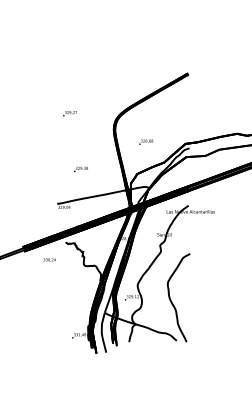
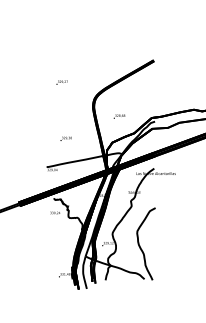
text: (69, 113) -> (61, 82), moved
text: (49, 259) -> (55, 212), moved

